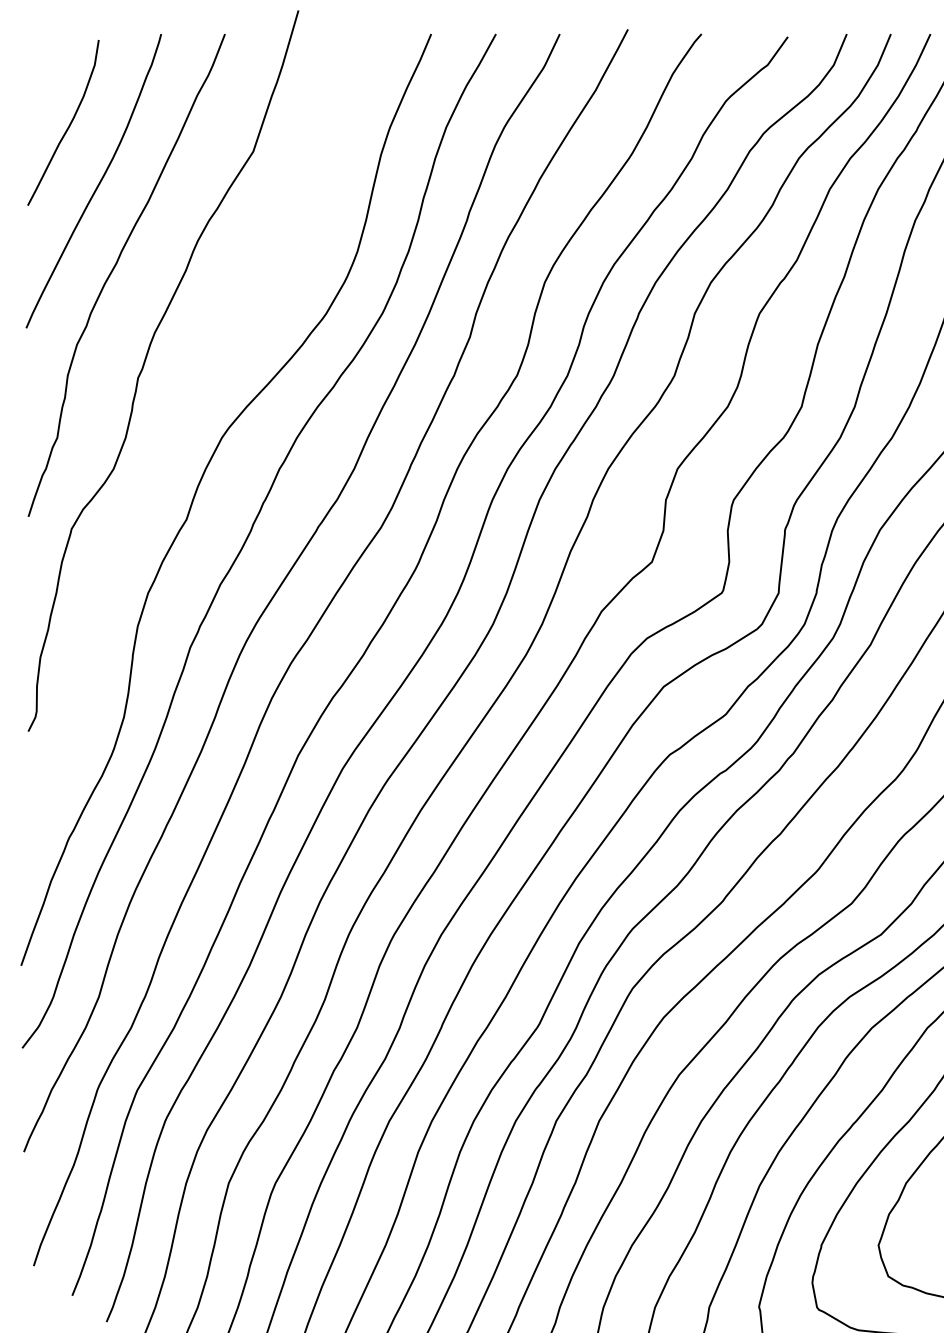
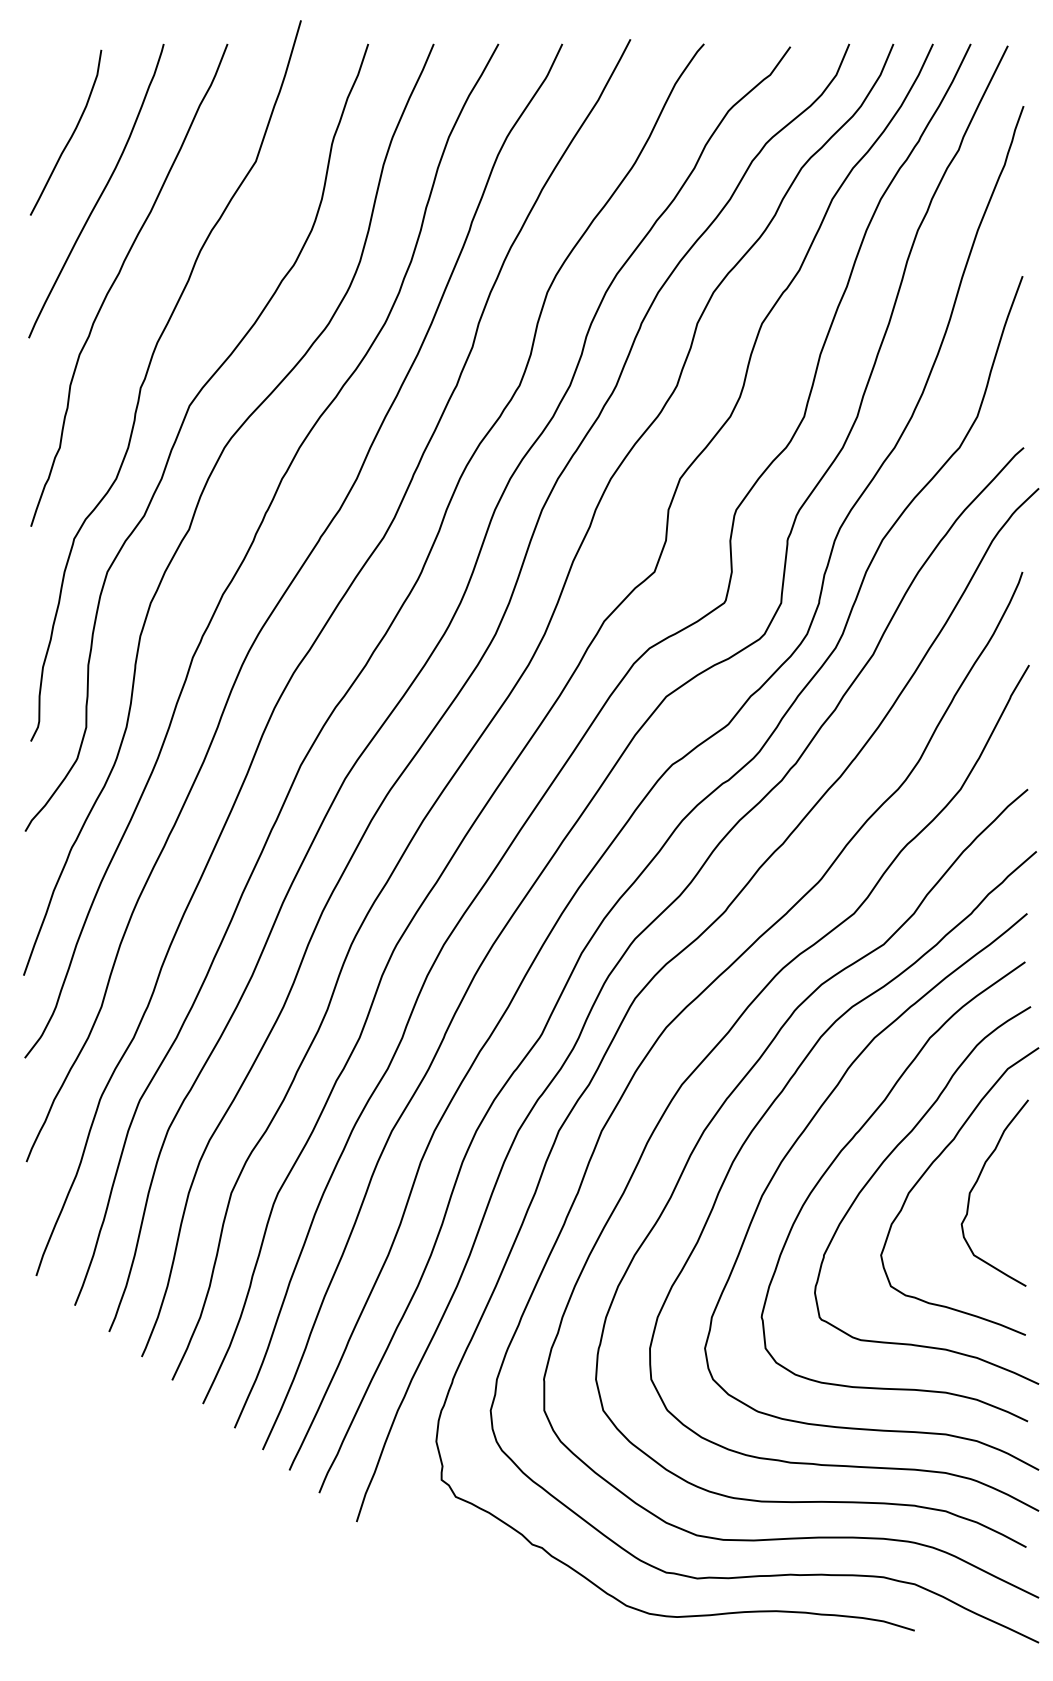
curve: (178, 419) -> (181, 429), added

